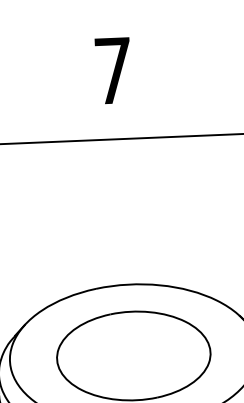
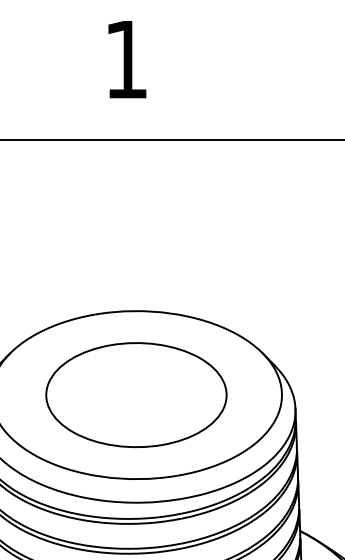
text: (113, 70) -> (126, 59), 7 -> 1

